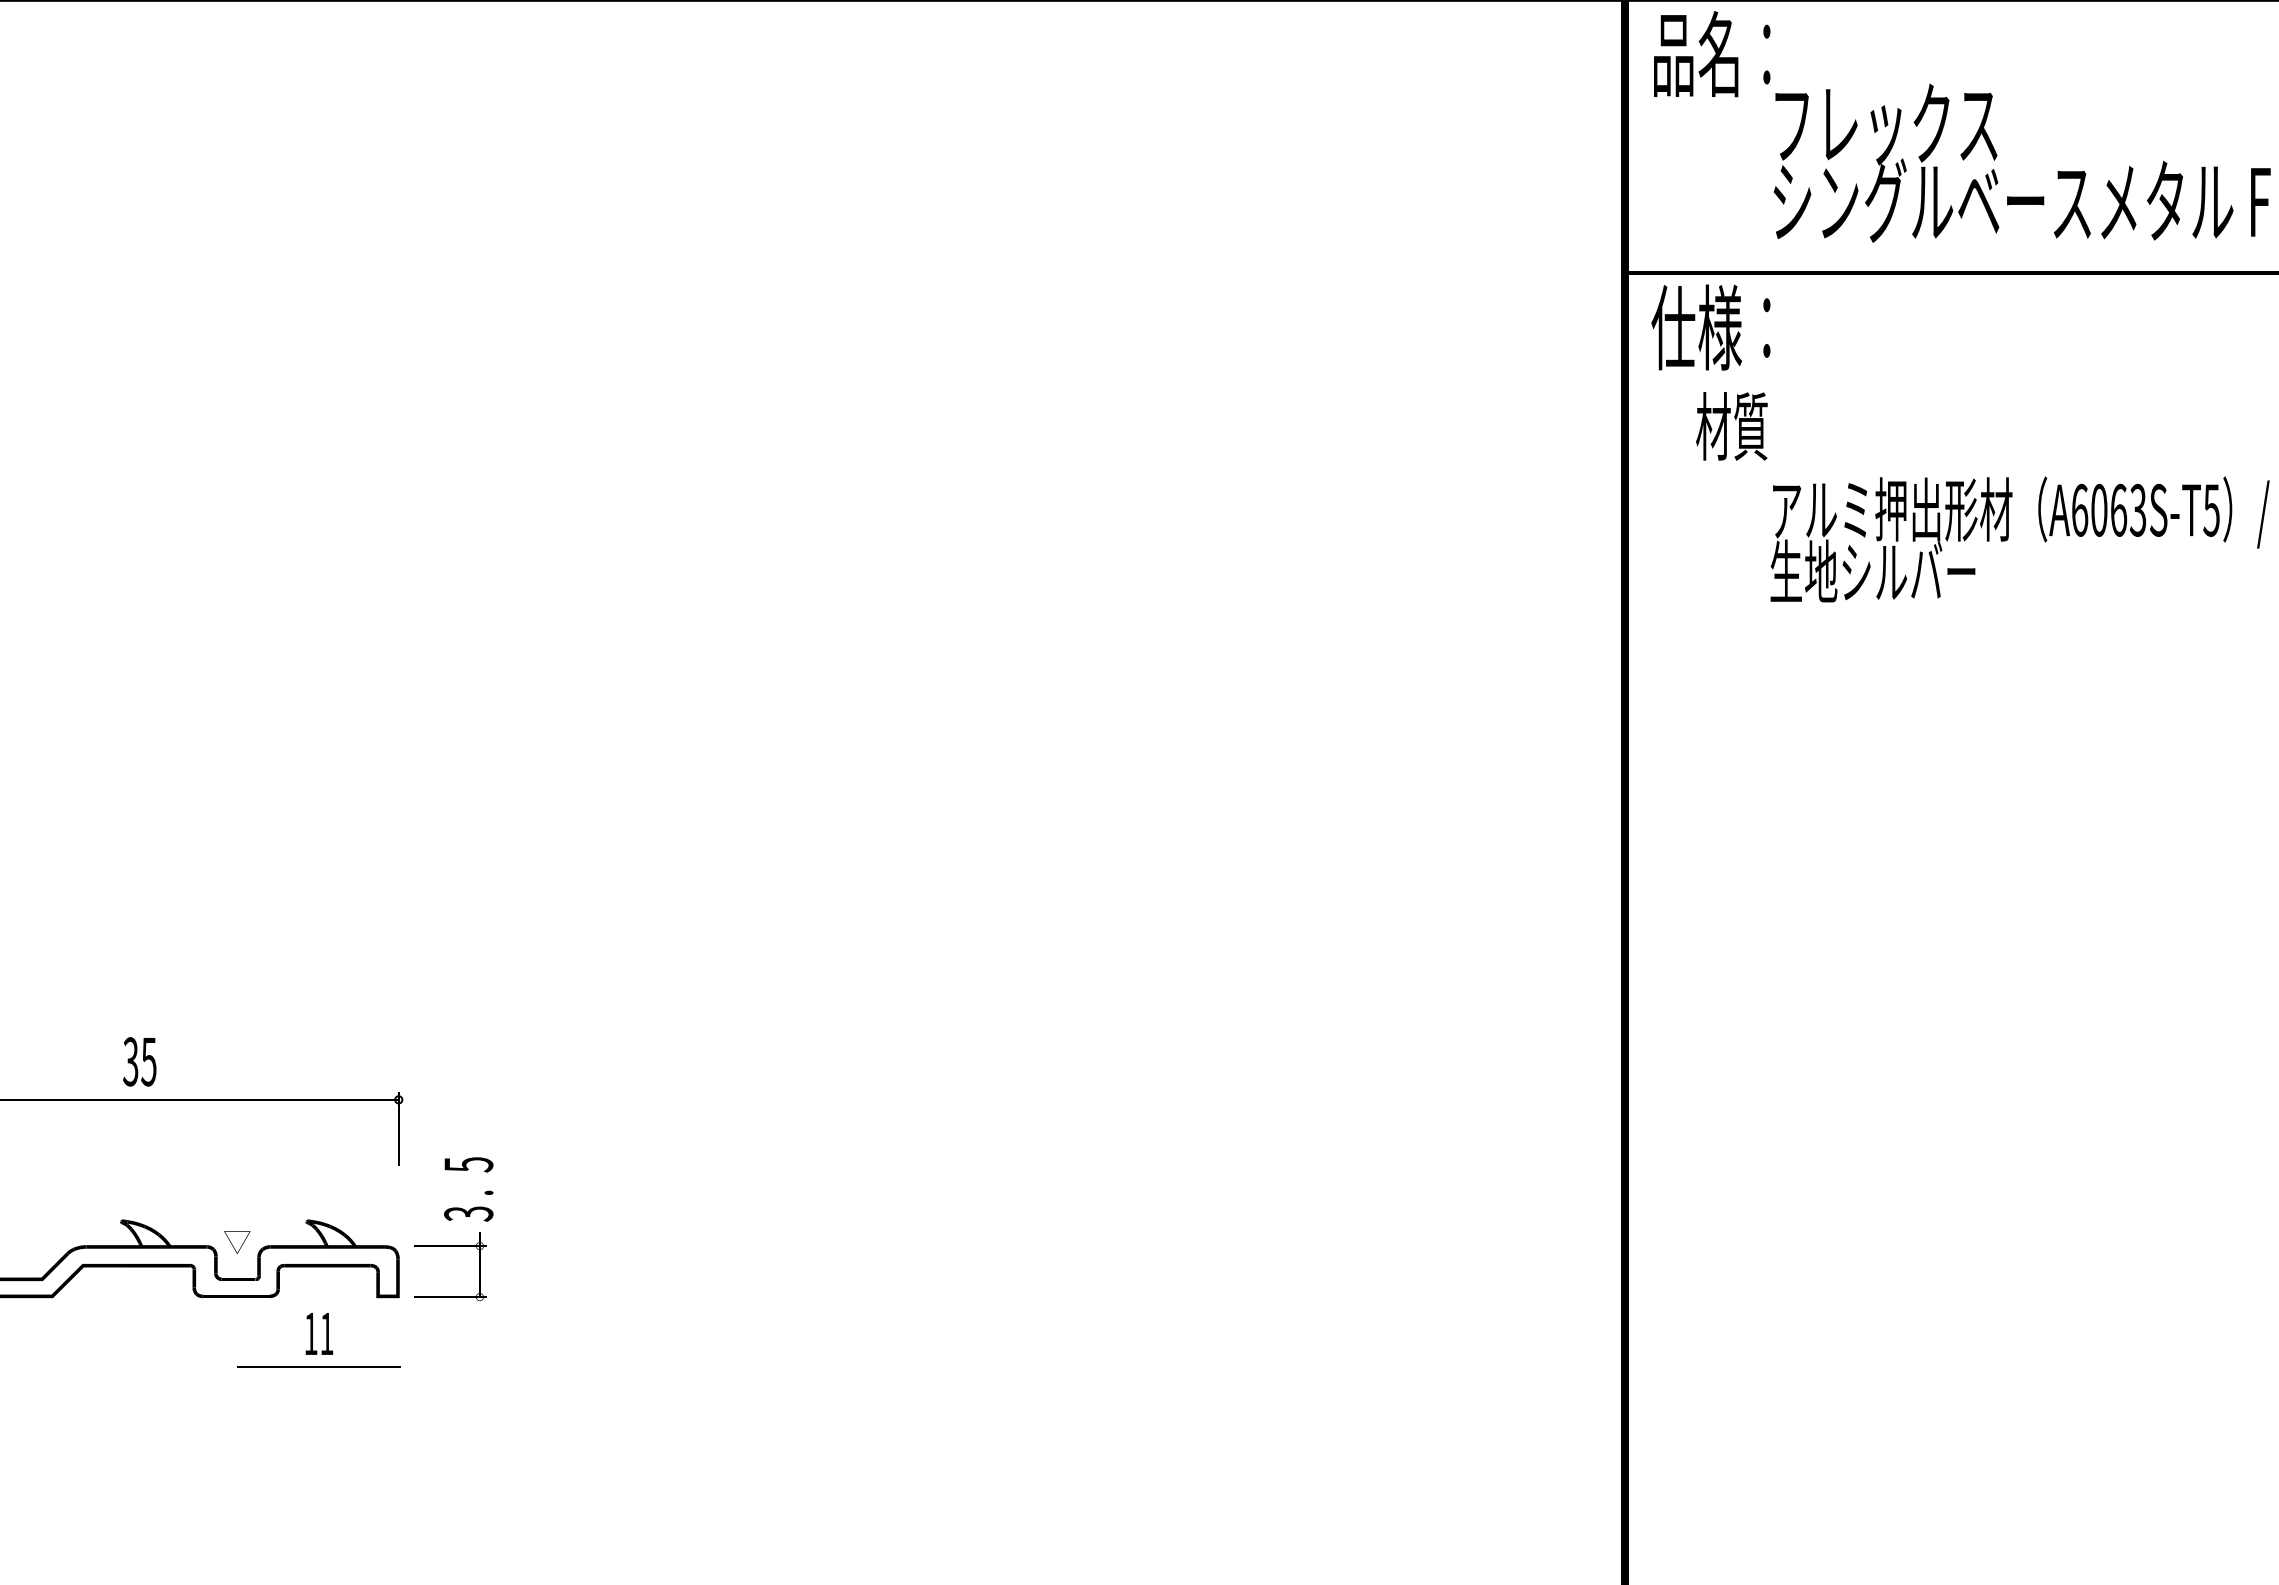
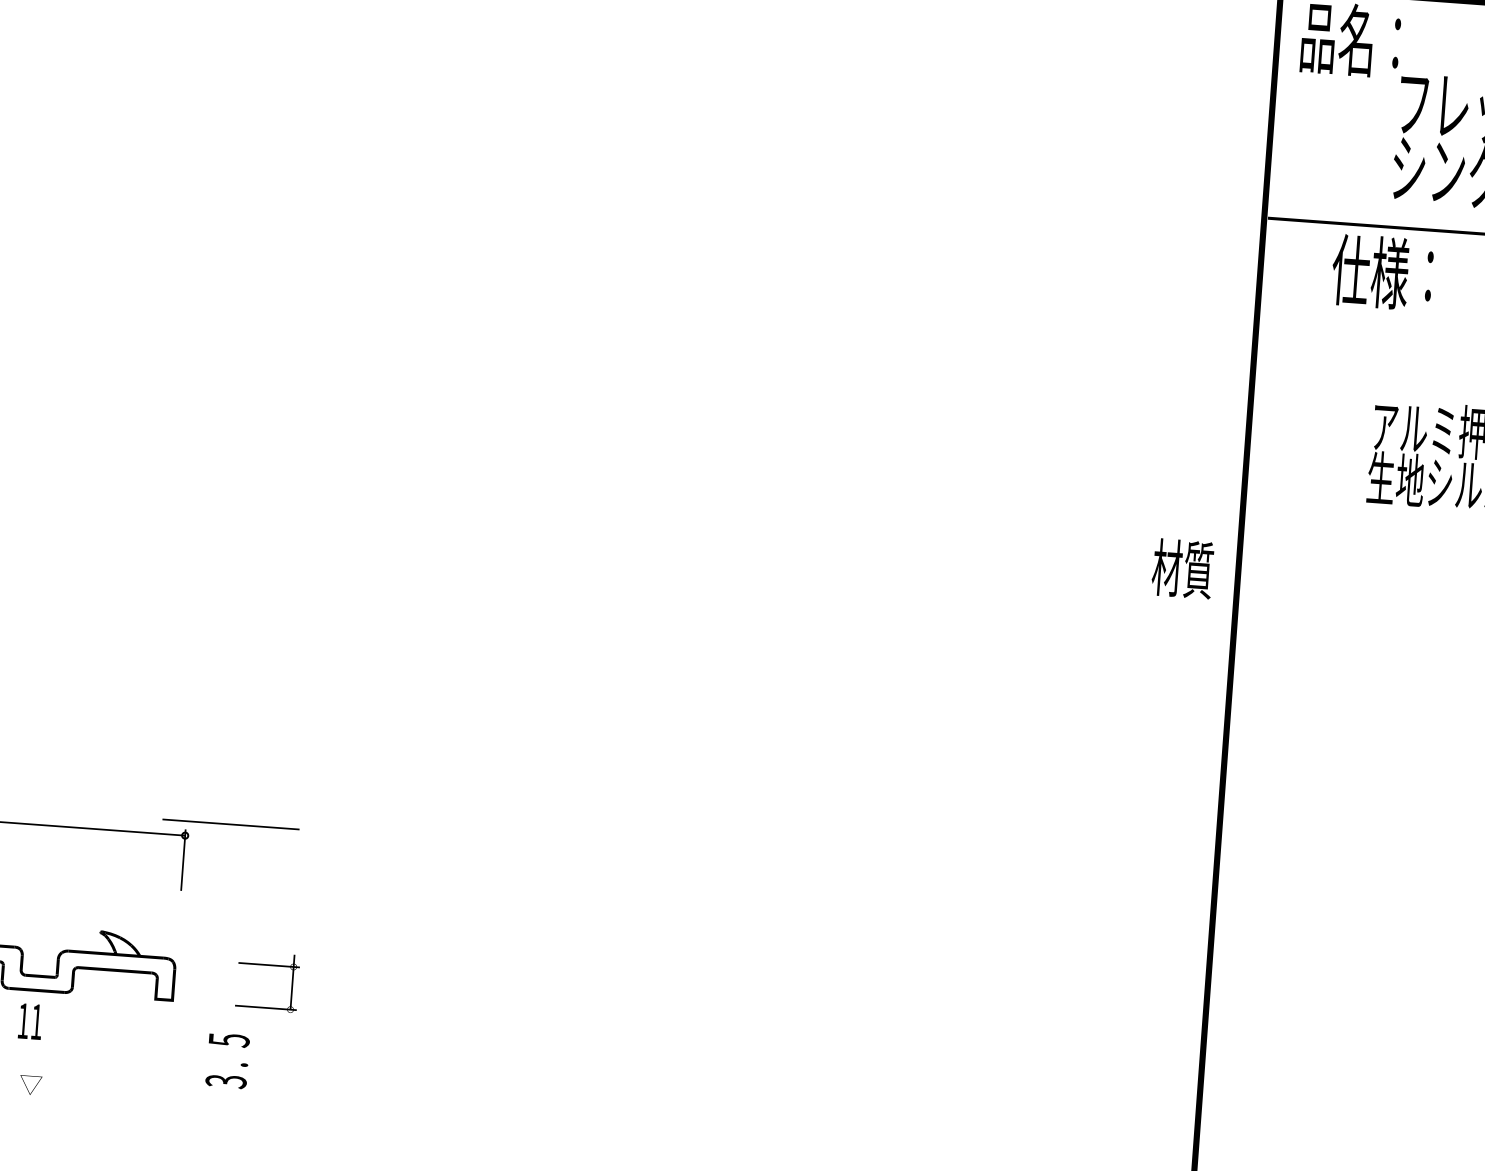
text: (1710, 327) -> (1382, 272), moved
text: (1731, 426) -> (1182, 568), moved
text: (468, 1189) -> (227, 1061), moved
part: (237, 1242) -> (30, 1085), moved
part: (450, 1246) -> (269, 965), moved
text: (319, 1333) -> (30, 1021), moved
line: (318, 1366) -> (230, 824), moved

